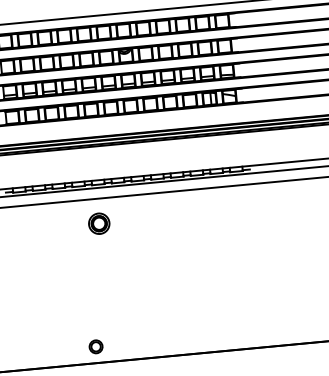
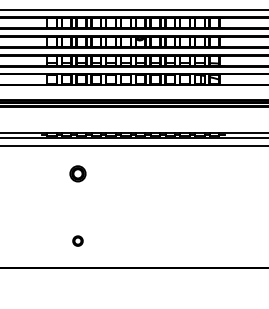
part: (98, 223) -> (77, 173), moved
part: (95, 346) -> (77, 240), moved

